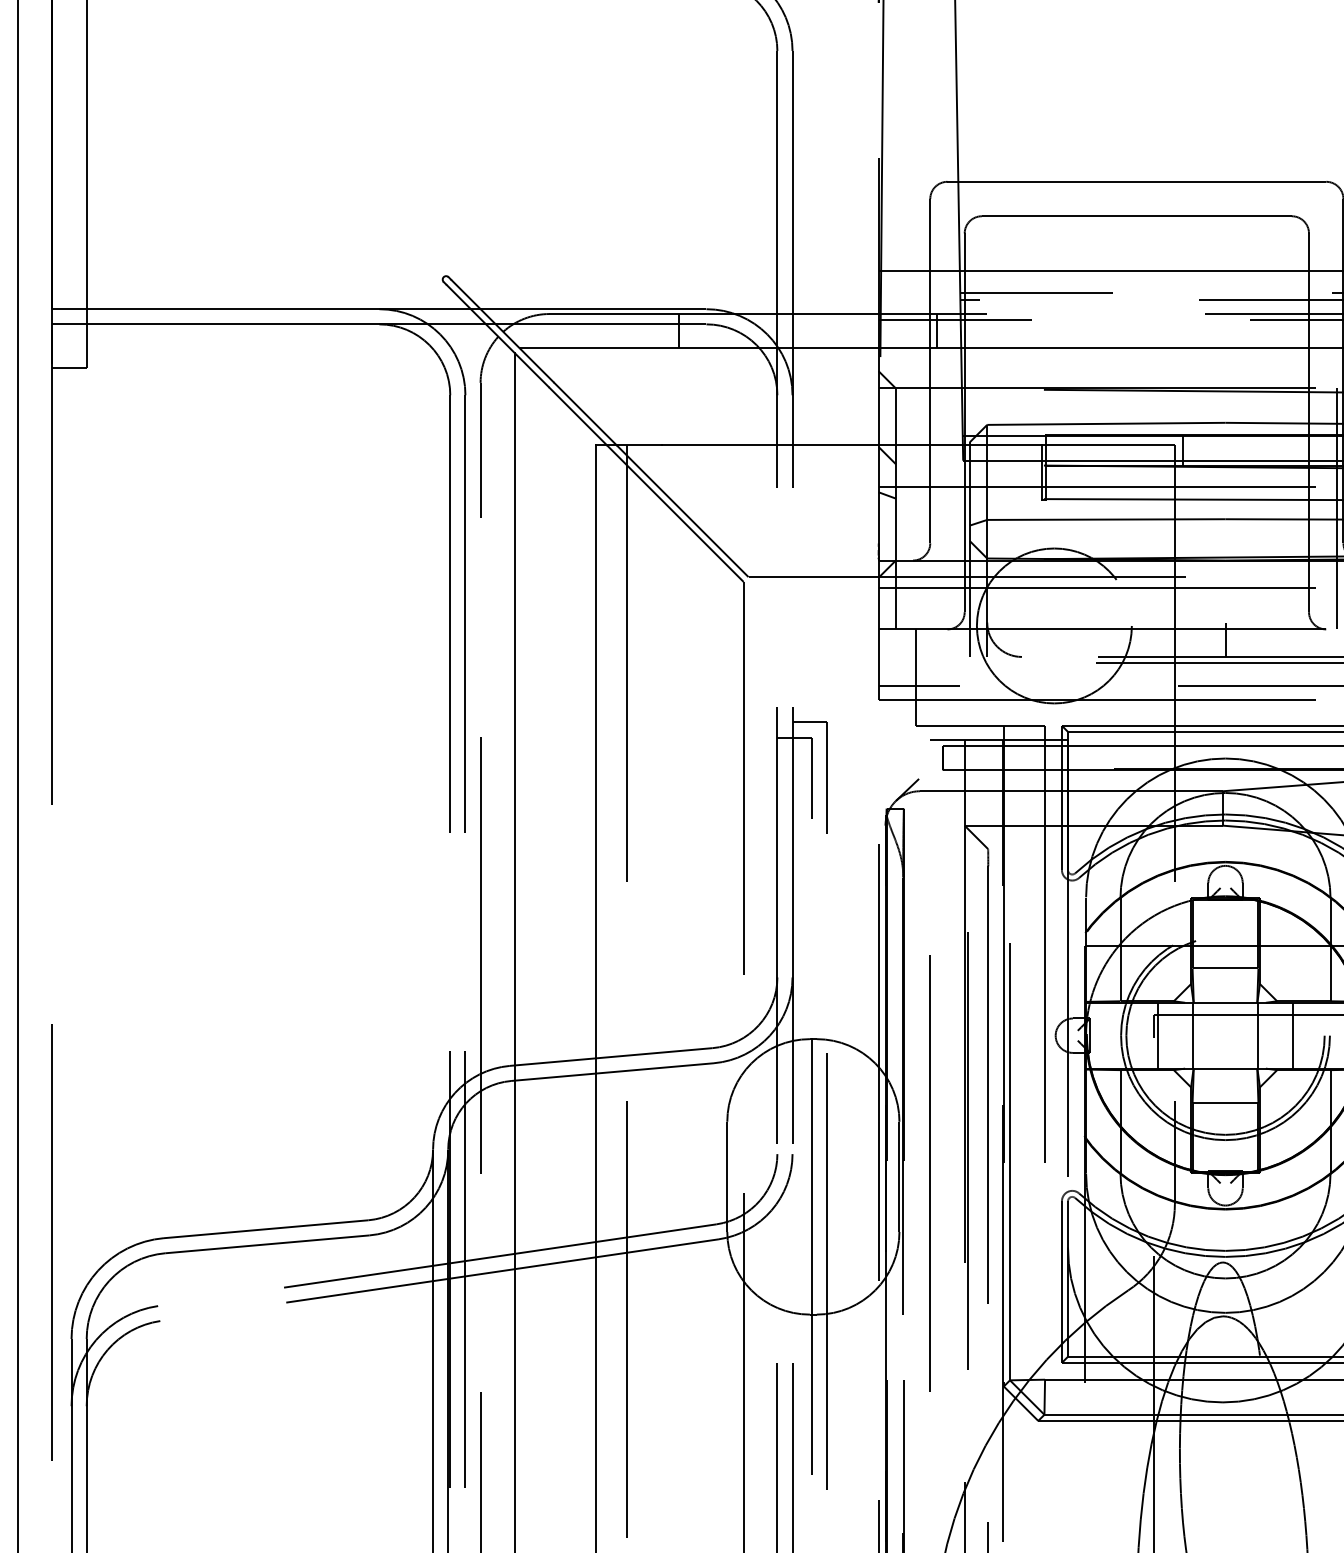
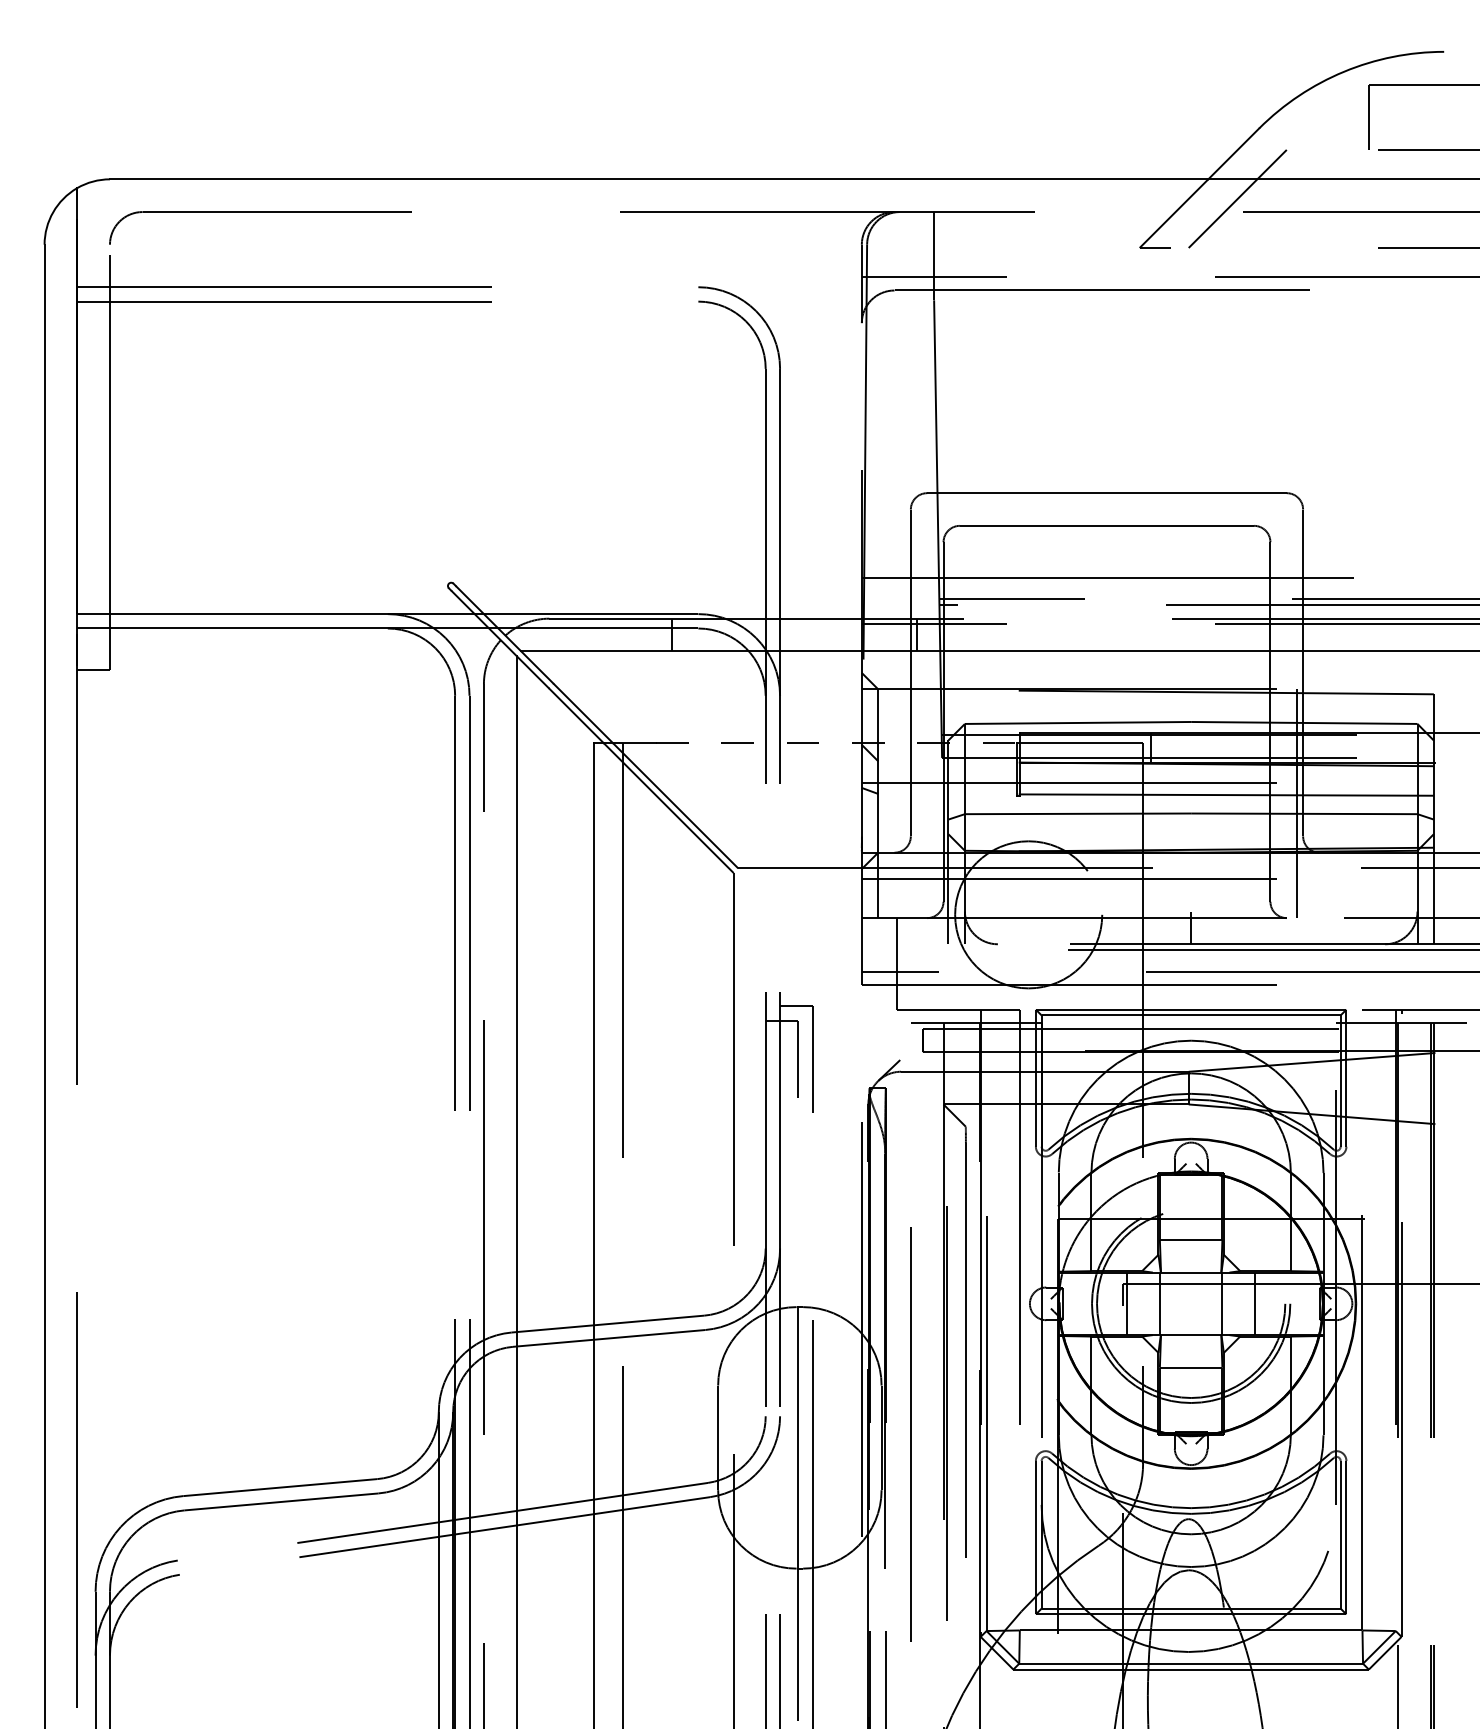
line: (851, 445) -> (836, 743), solid -> dashed

